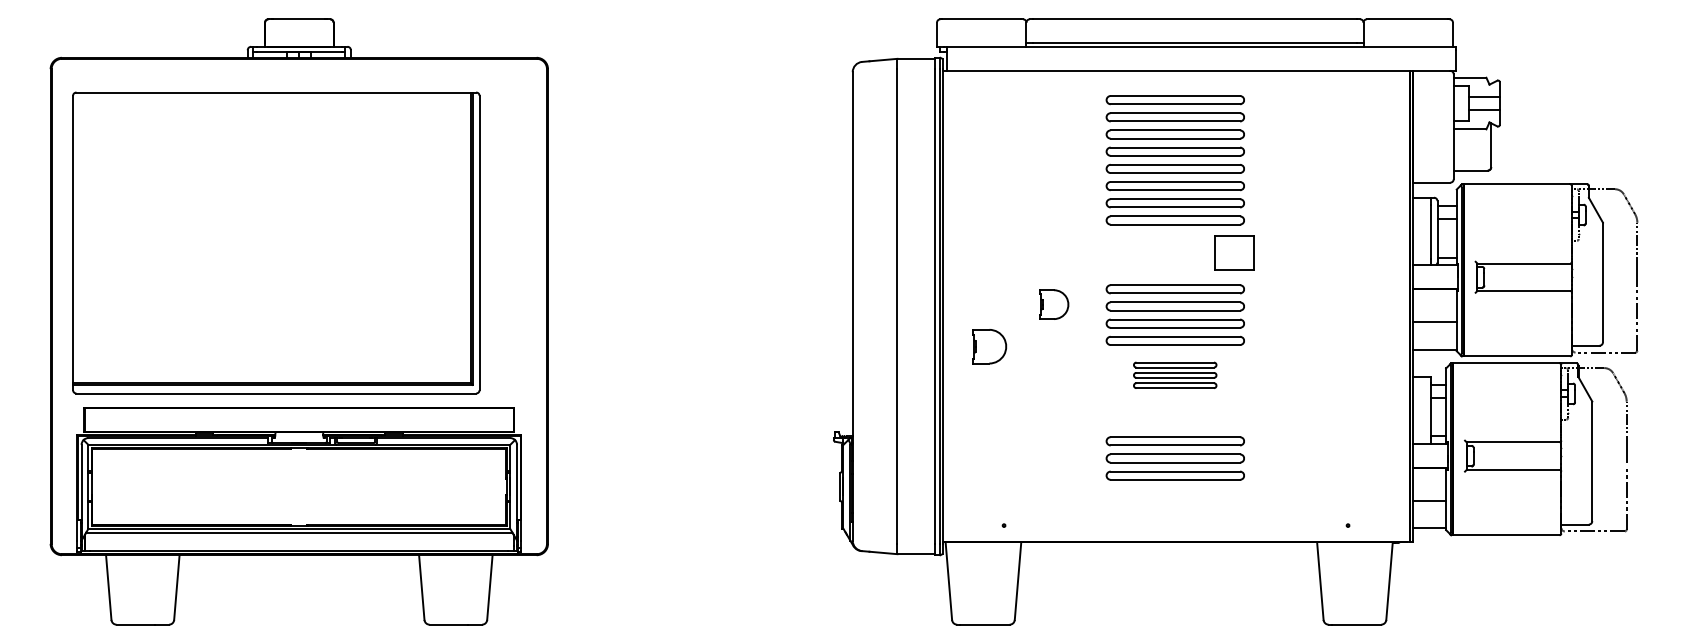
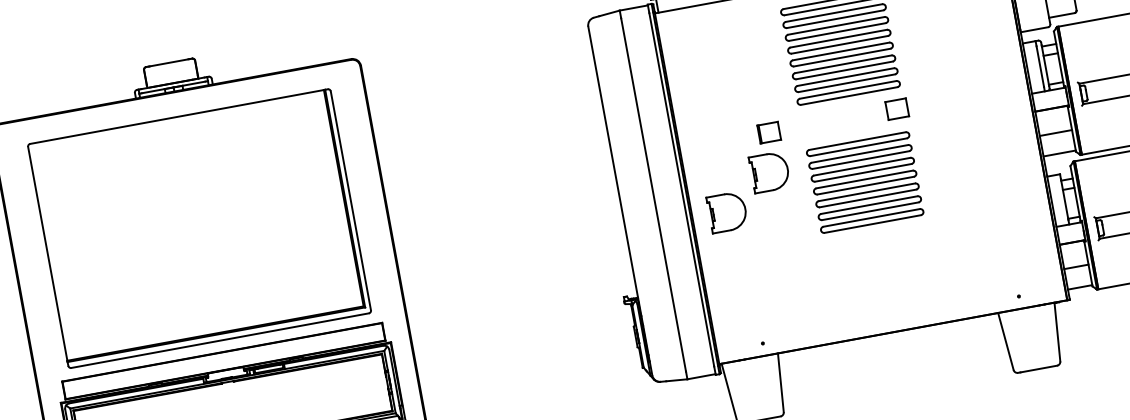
part: (276, 242) -> (199, 228), moved
part: (1062, 252) -> (769, 132), added
part: (1234, 252) -> (897, 108), size x0.71
part: (1053, 304) -> (769, 172), size x1.67
part: (989, 346) -> (727, 212), size x1.43
part: (1174, 375) -> (869, 208), size x1.67
part: (1174, 458) -> (880, 270), removed

